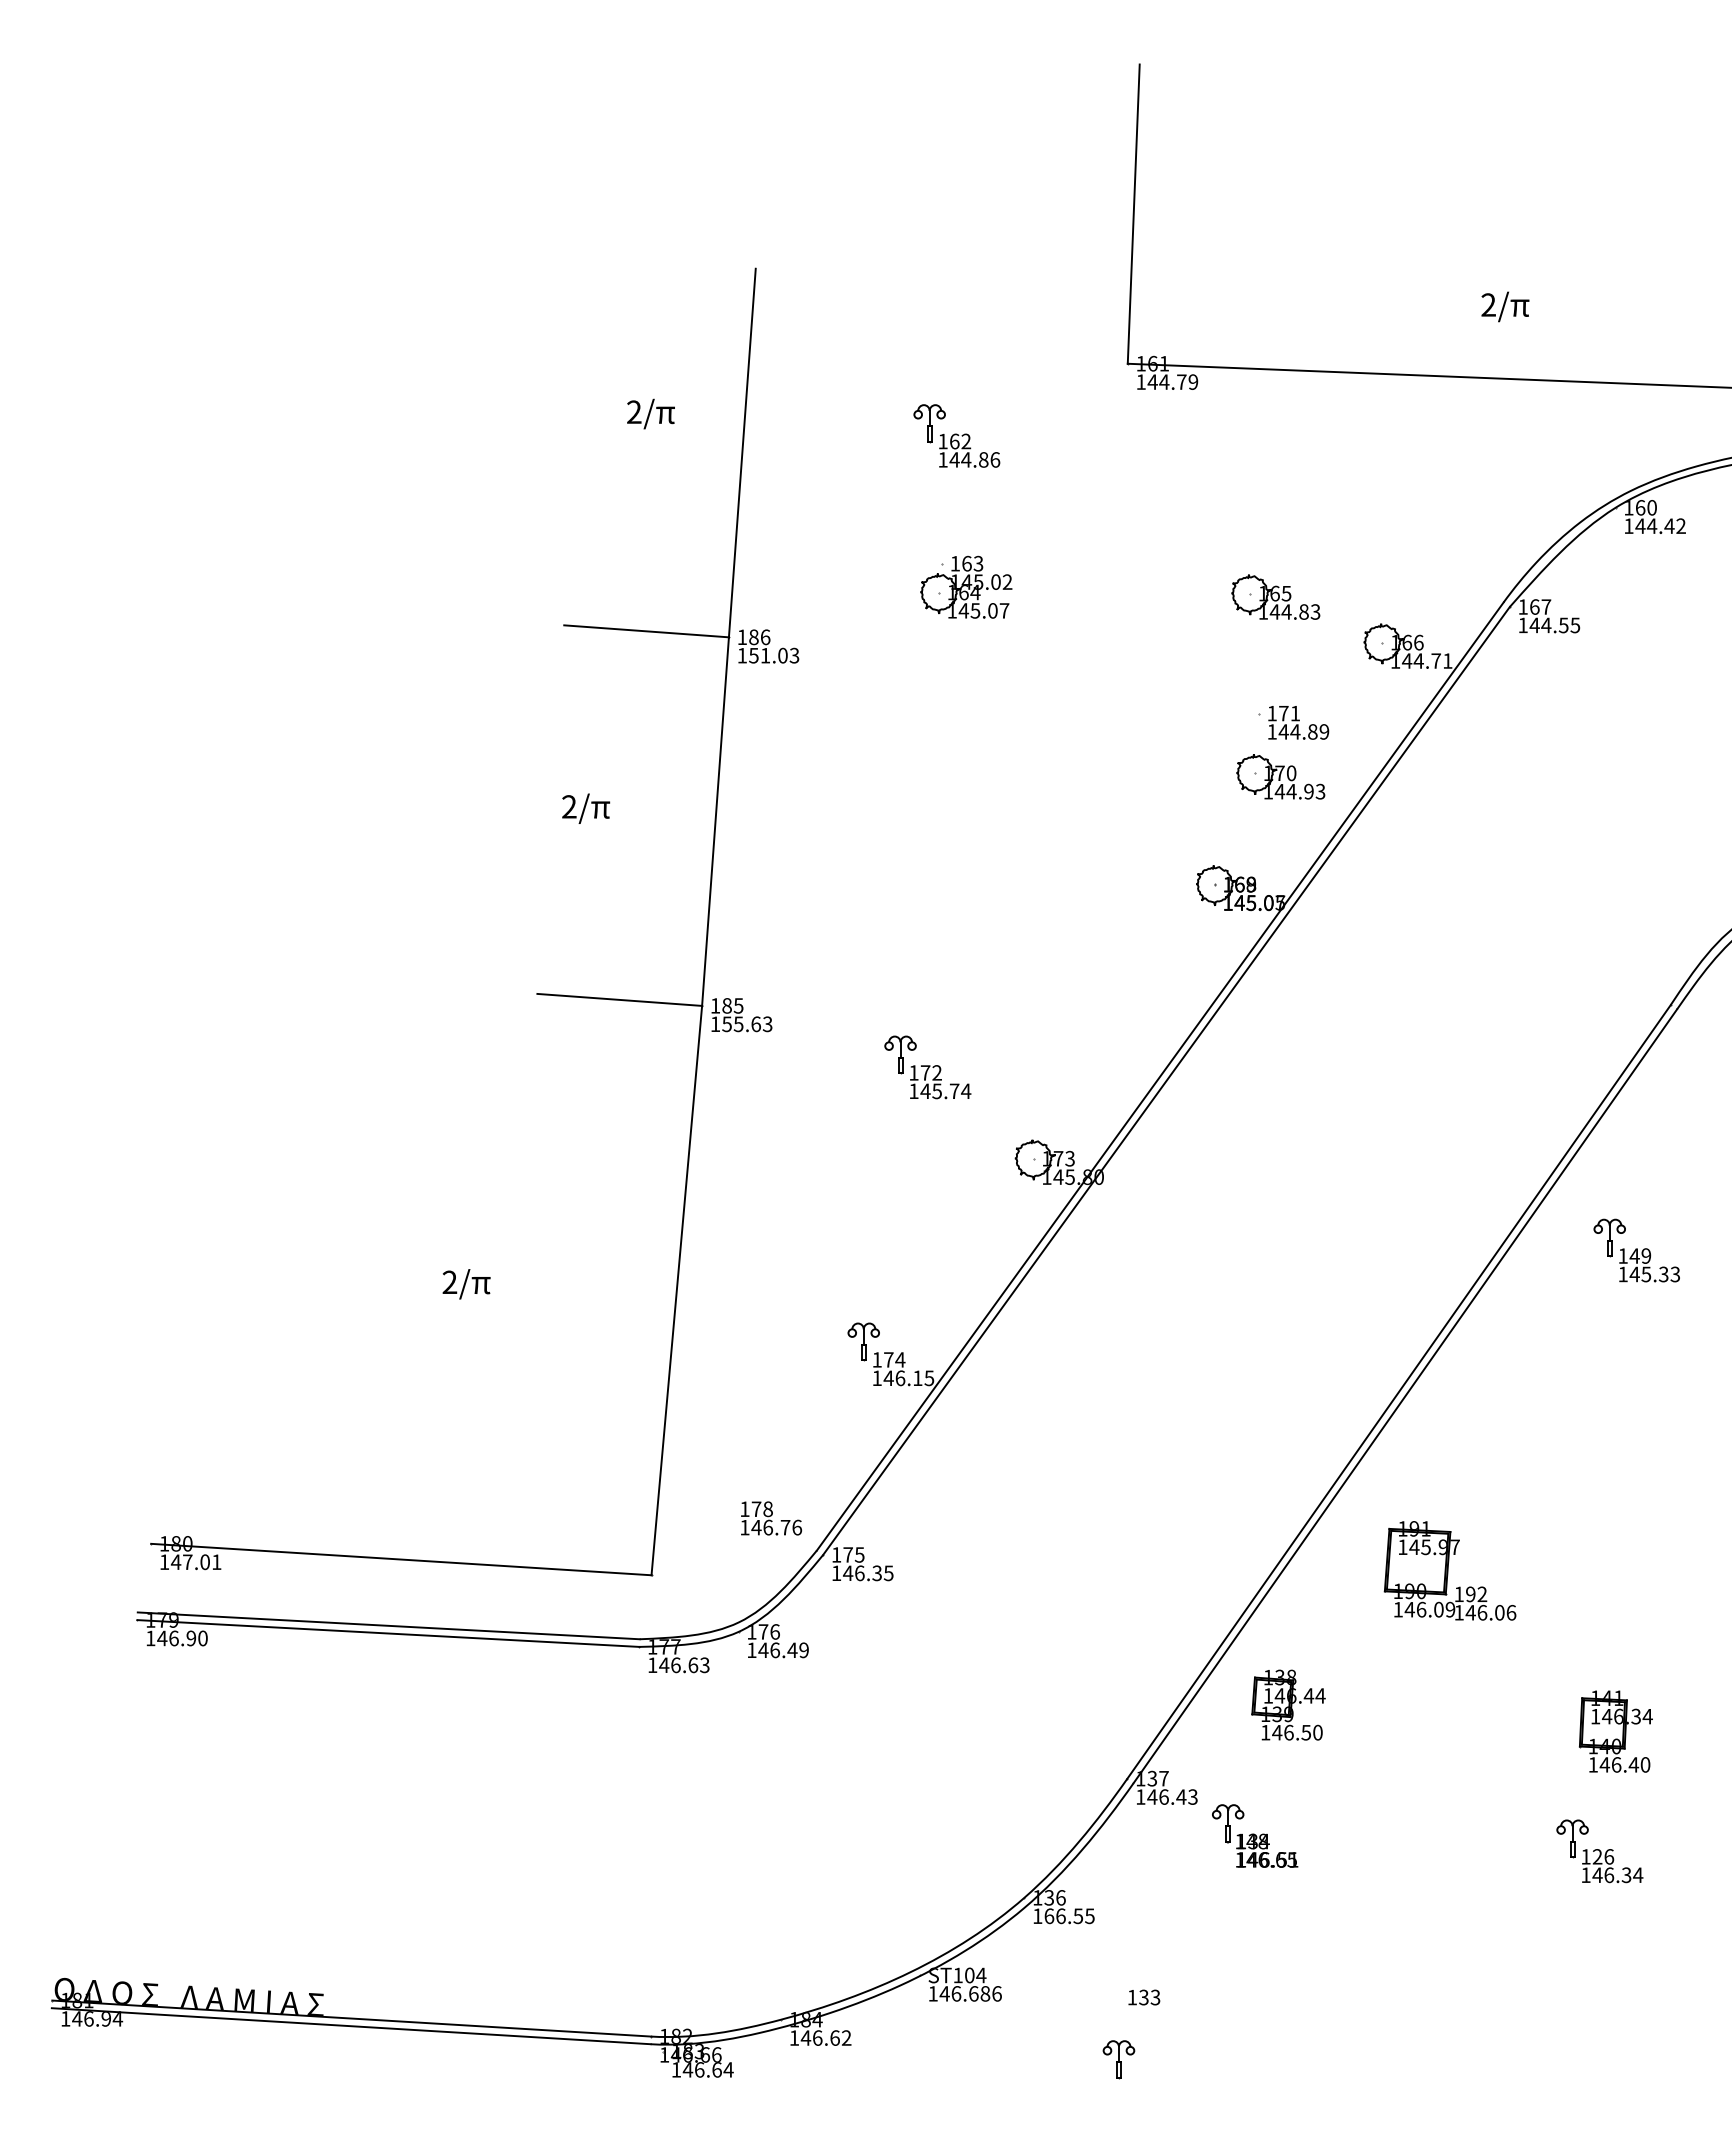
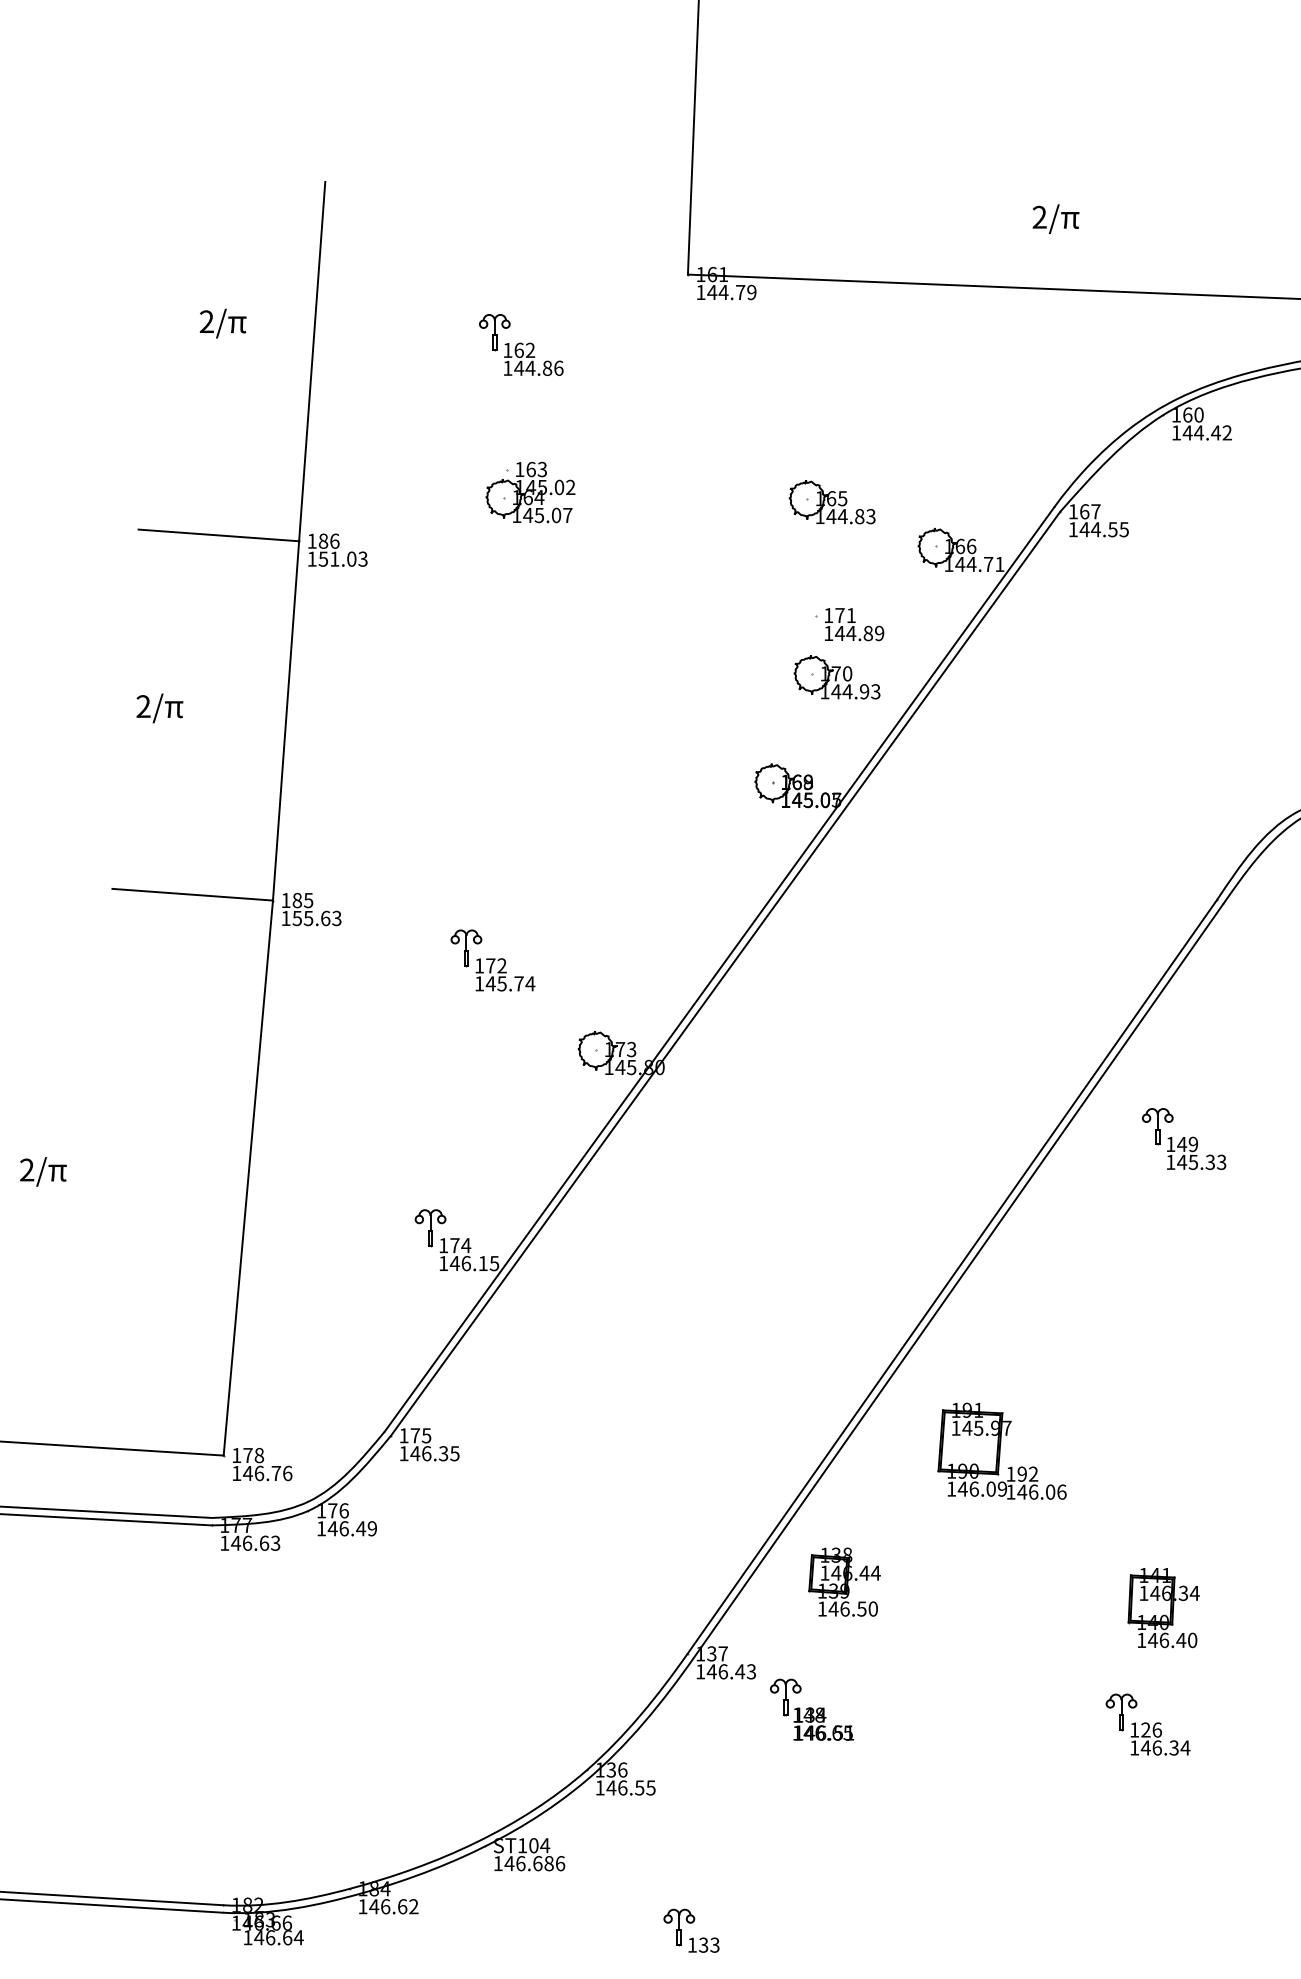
text: (771, 1518) -> (262, 1464), moved
text: (1049, 1916) -> (611, 1788), 166.55 -> 146.55
text: (1144, 1997) -> (704, 1945), moved

